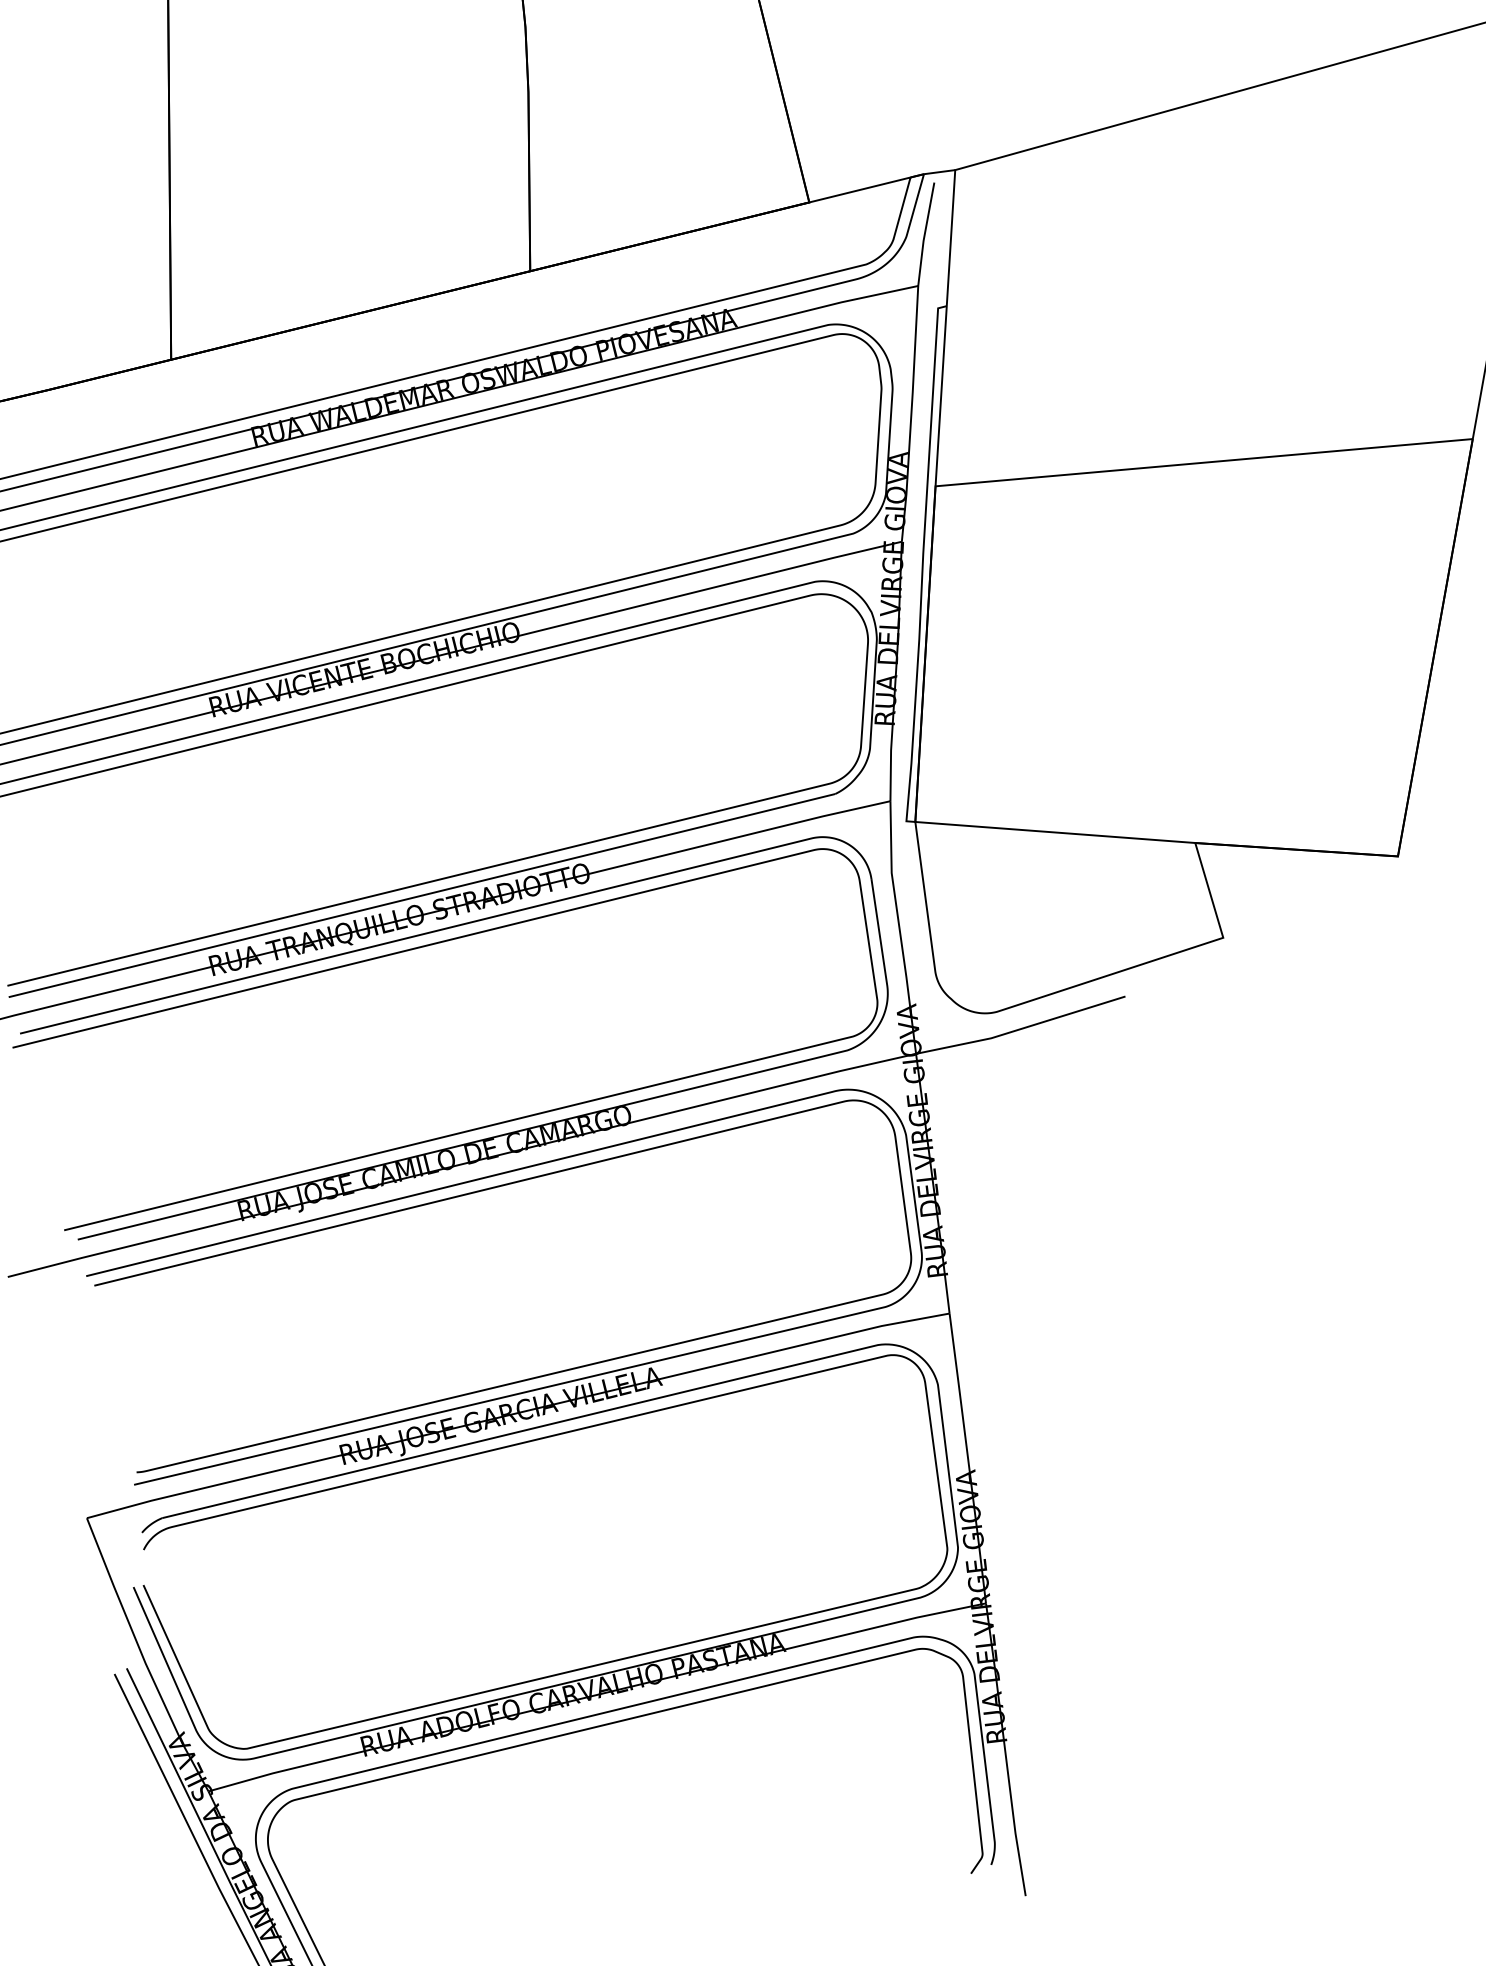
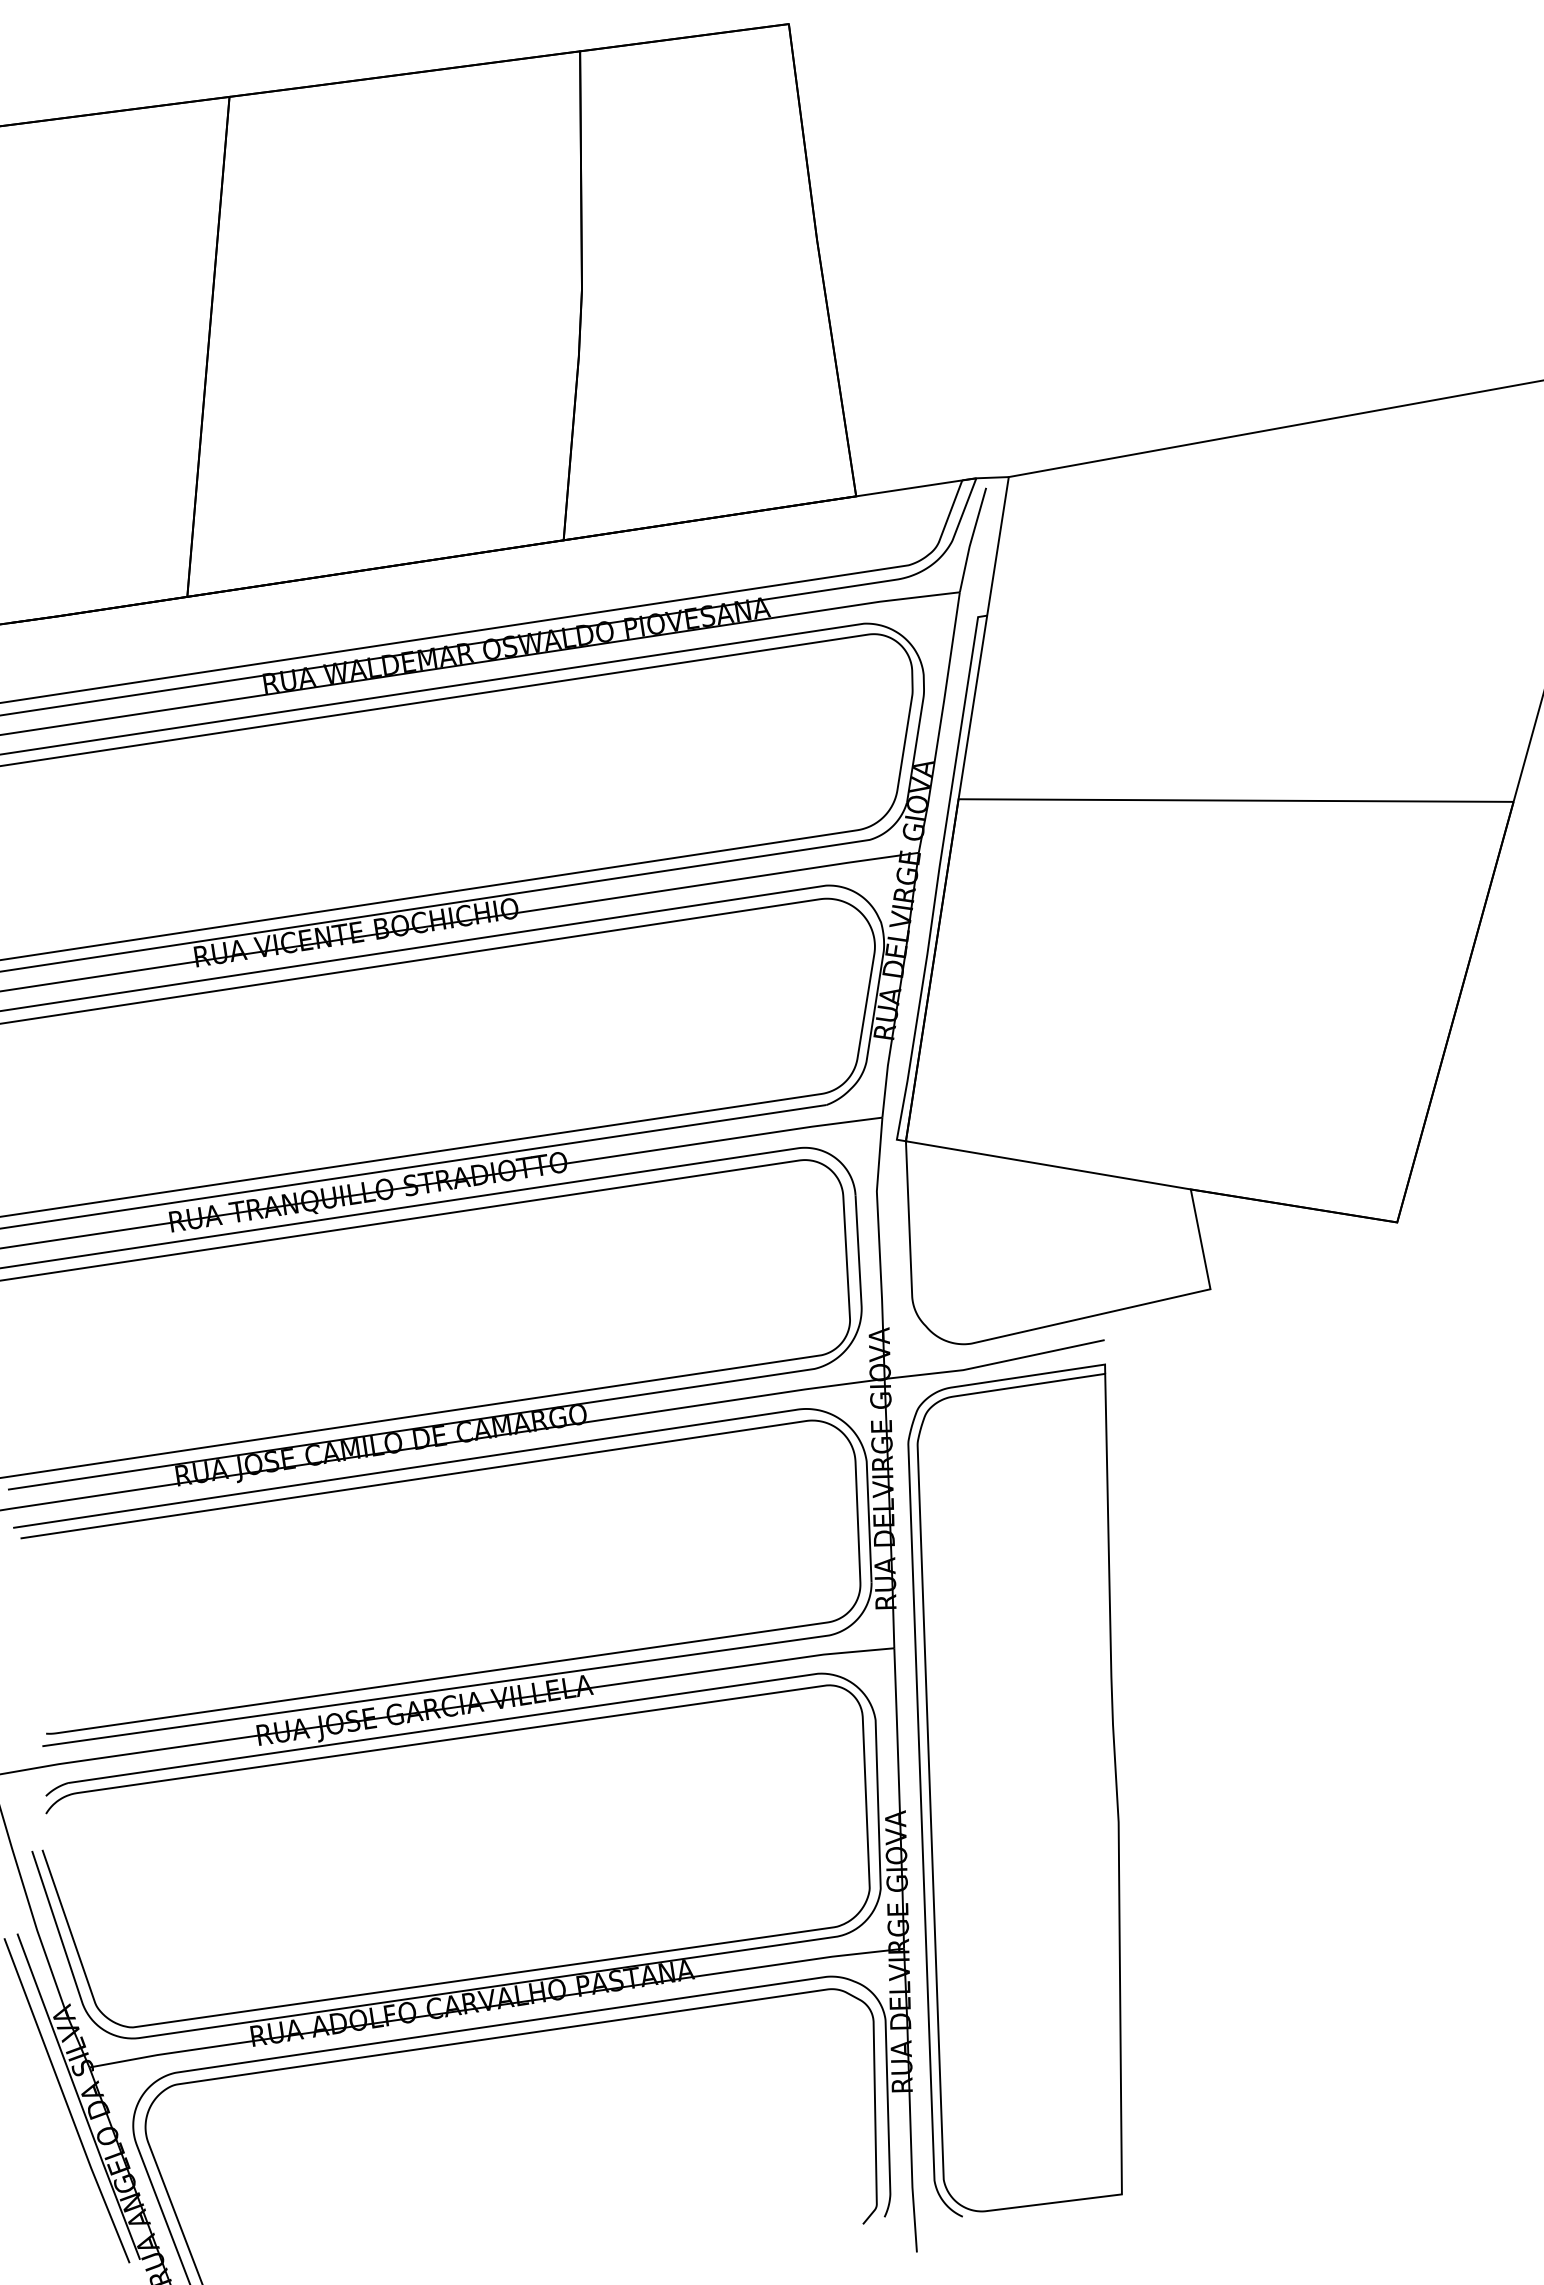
part: (1078, 1440) -> (1014, 1790), added

